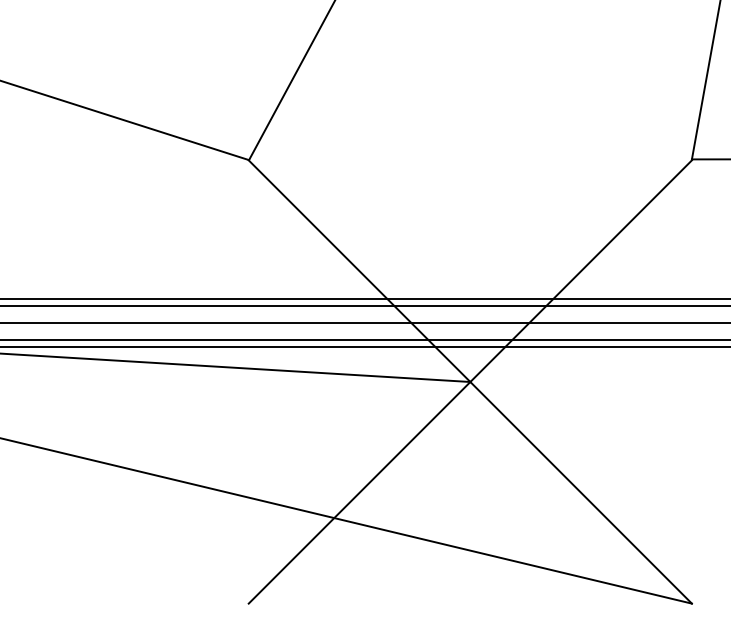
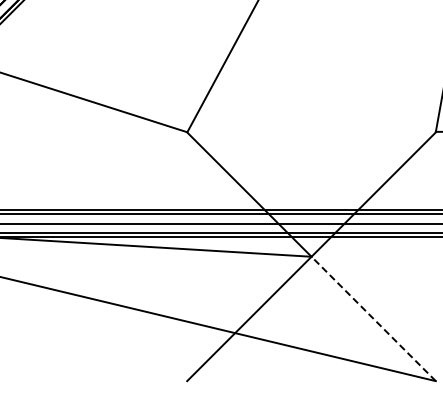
line: (580, 492) -> (373, 318), solid -> dashed

